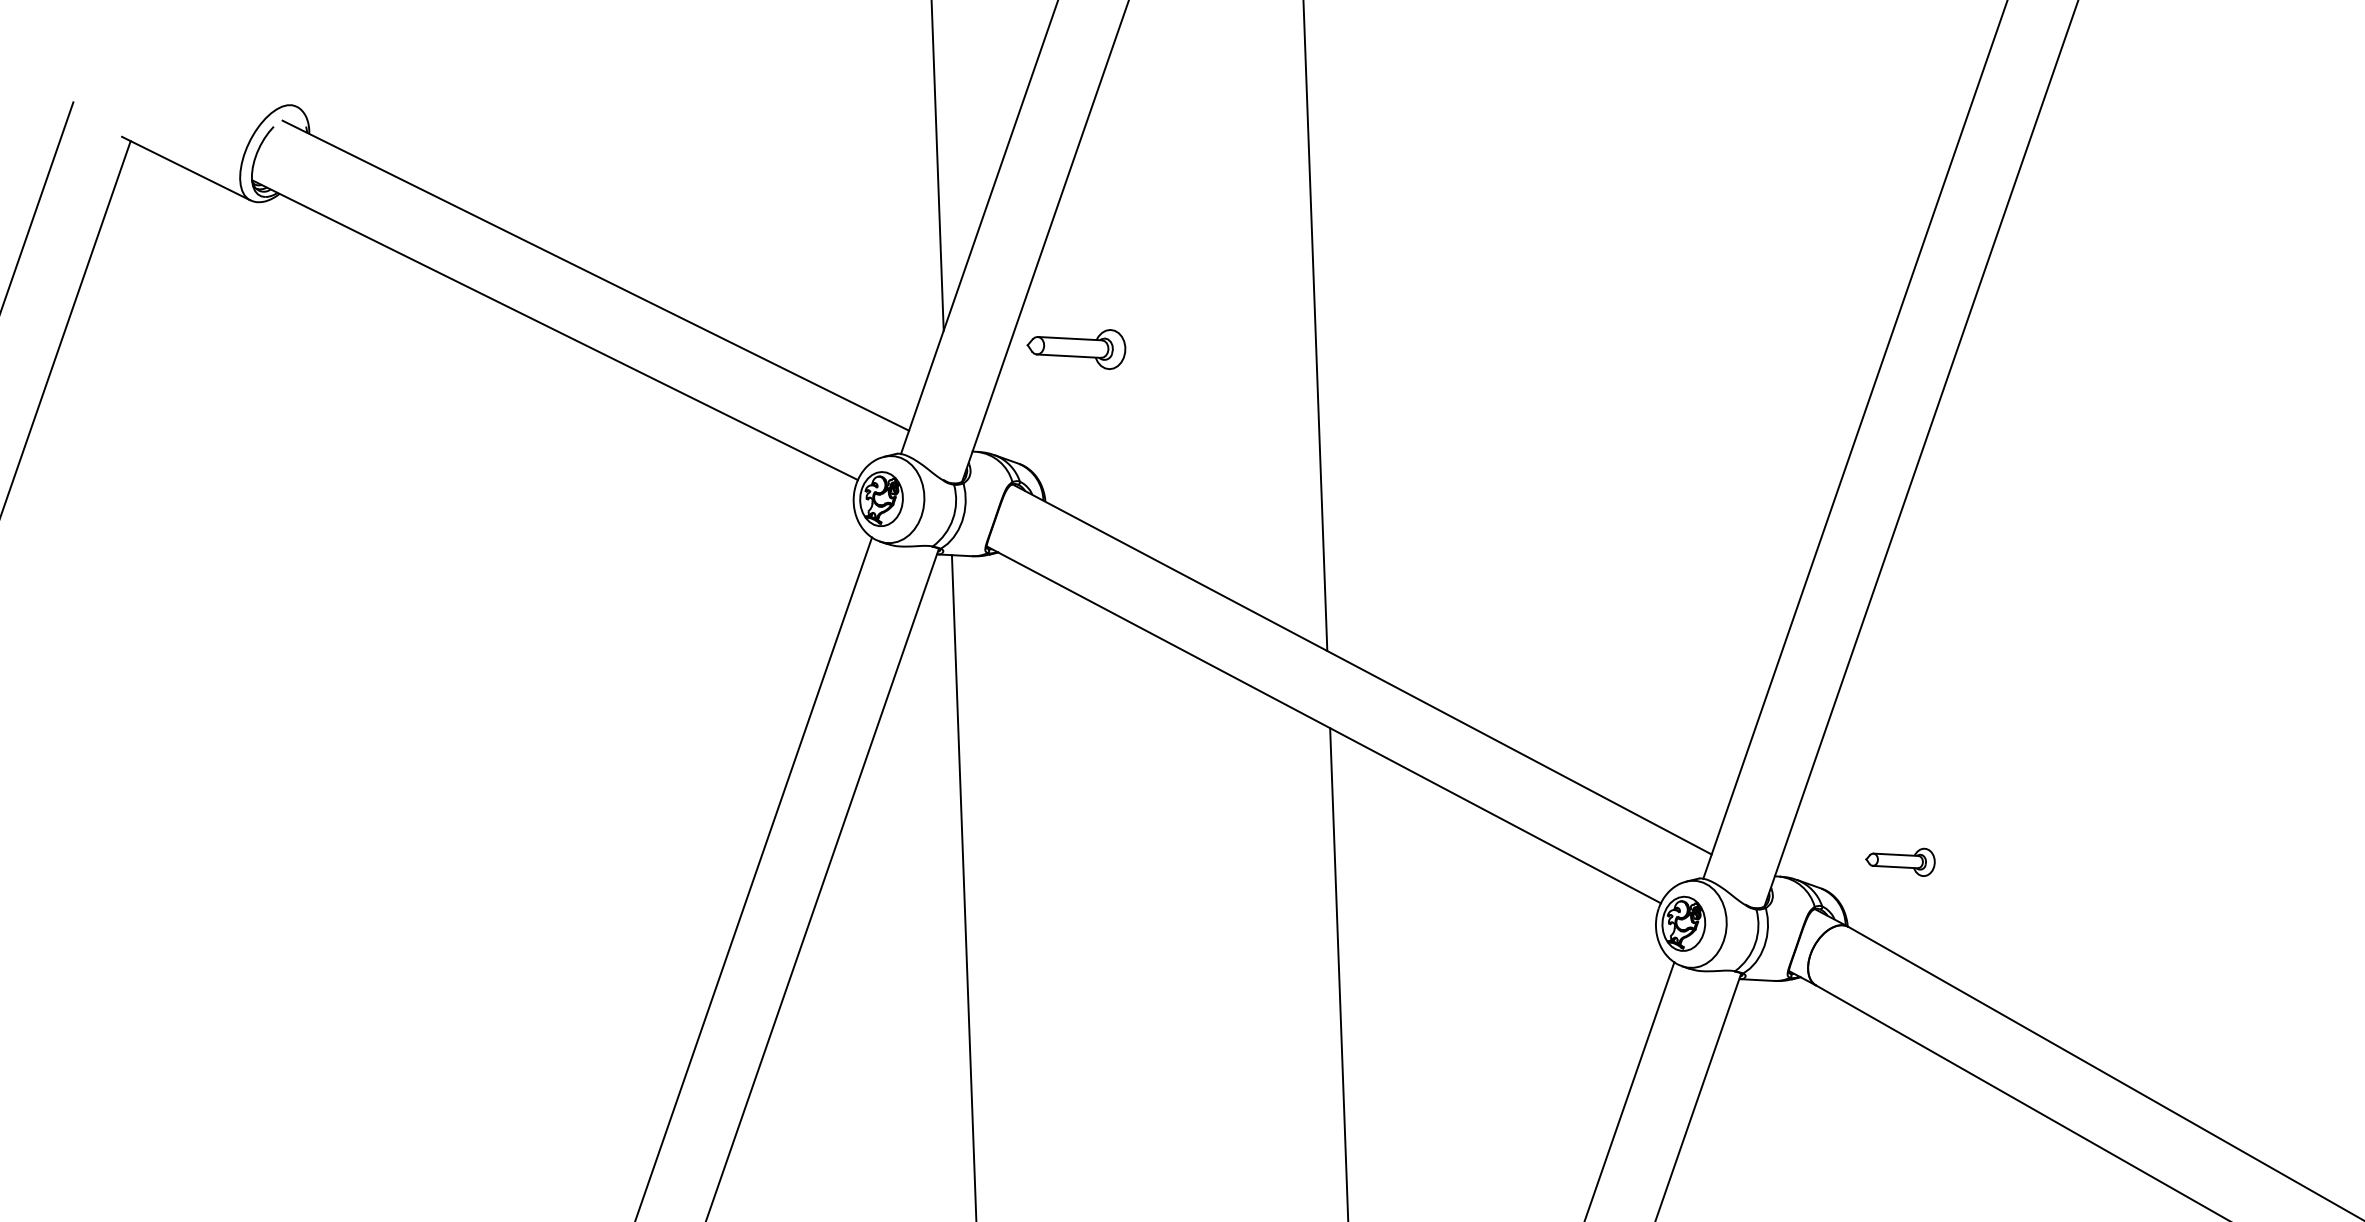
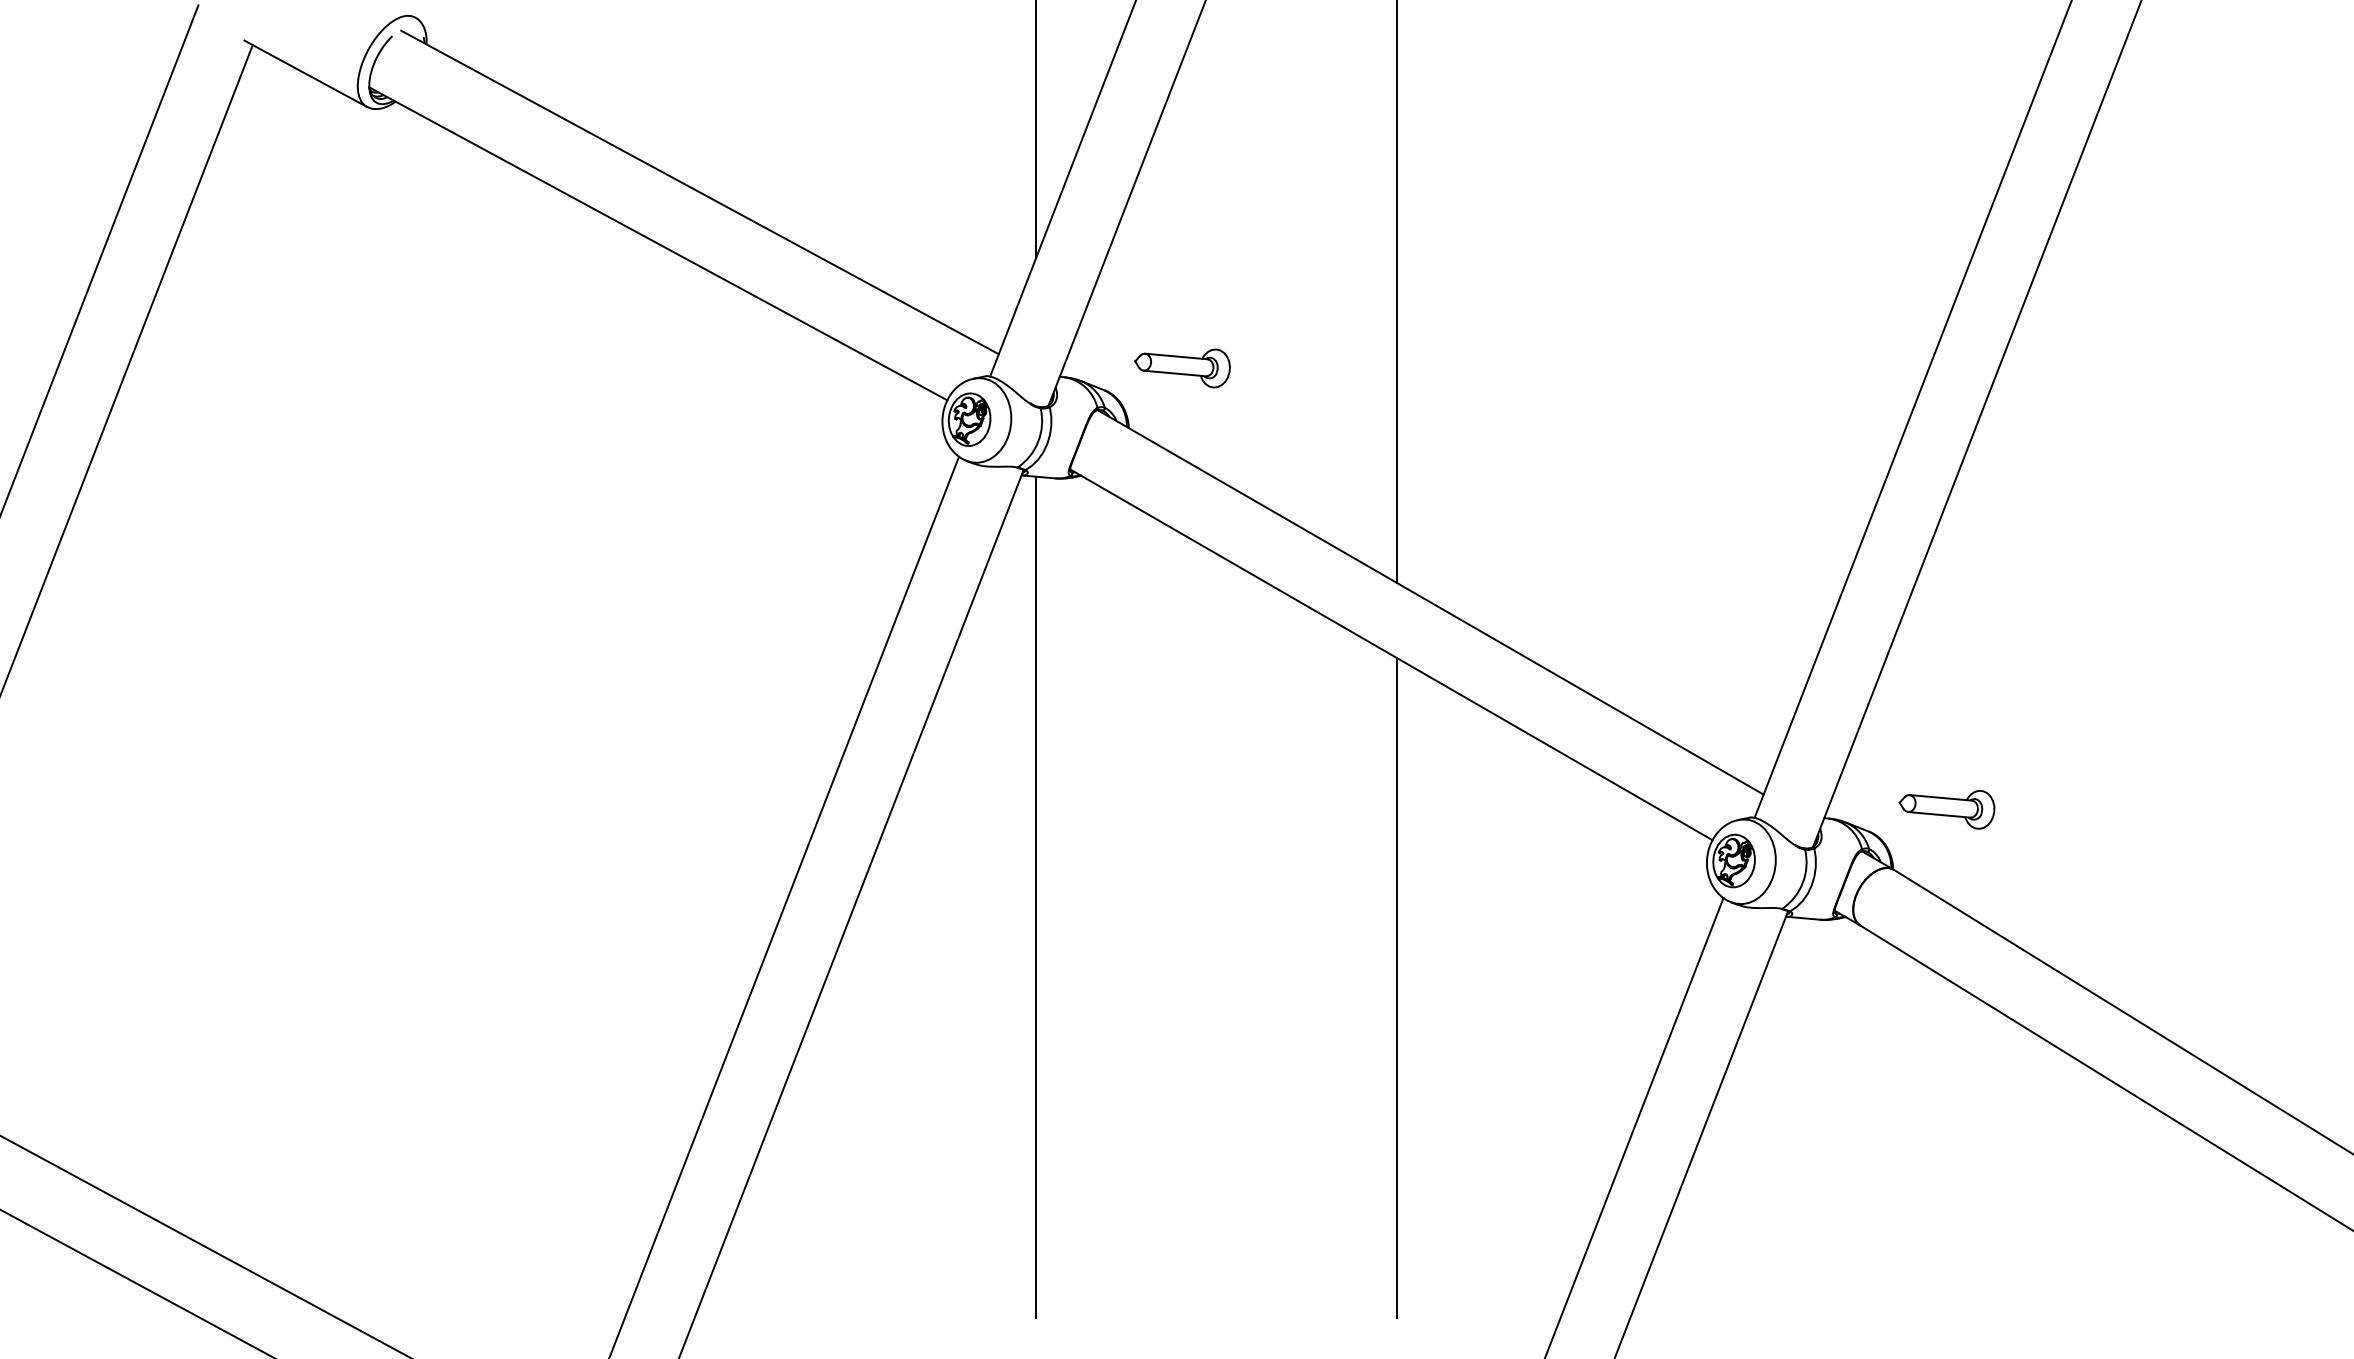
part: (1076, 350) -> (1182, 368), moved
part: (1900, 862) -> (1946, 809), size x1.43

